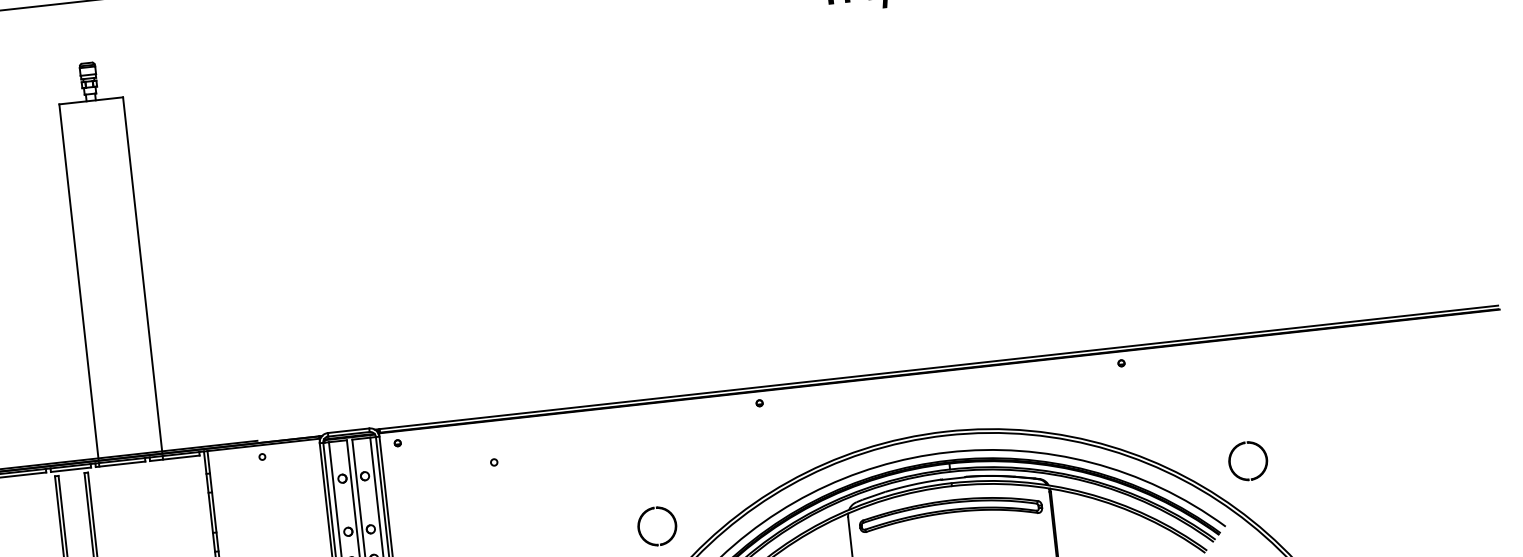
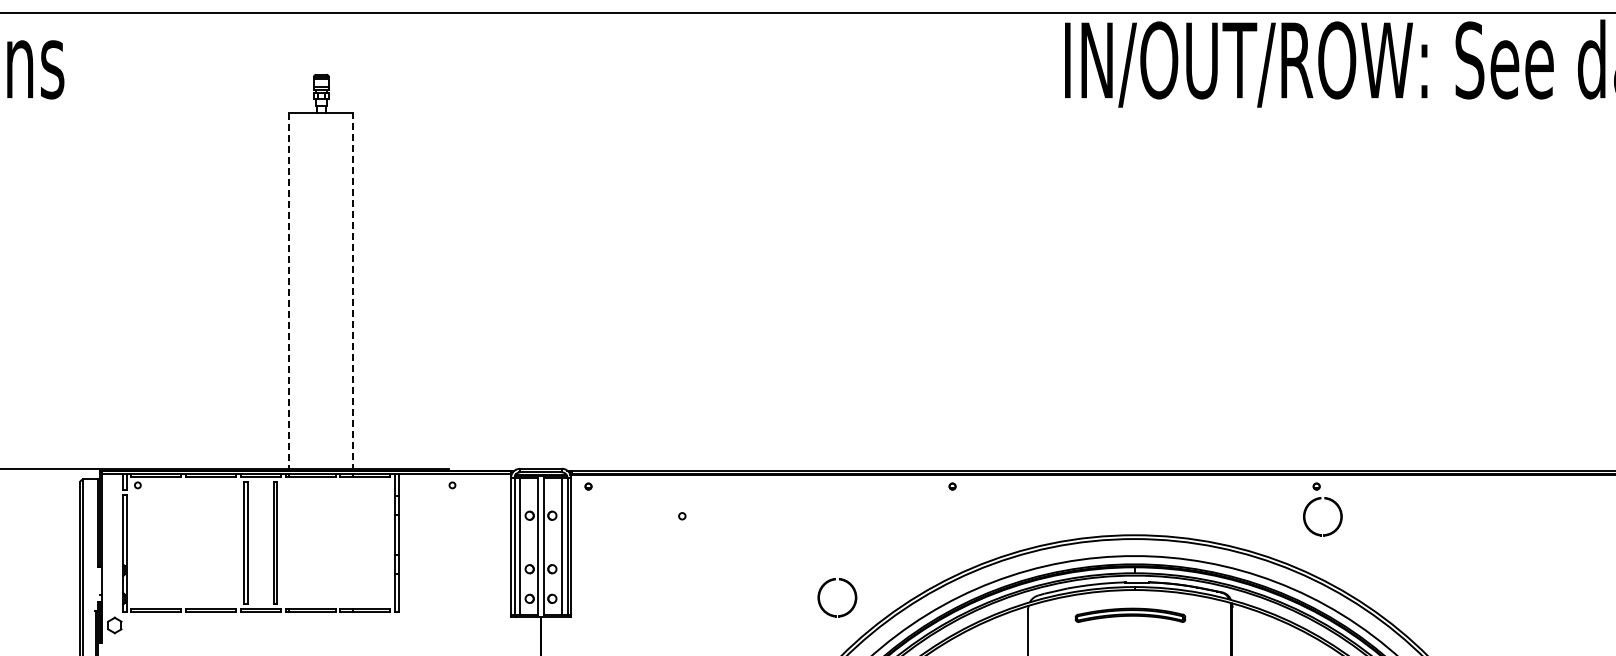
line: (142, 275) -> (353, 291), solid -> dashed
line: (79, 283) -> (289, 292), solid -> dashed
part: (1237, 448) -> (1313, 502), moved
part: (950, 511) -> (1130, 615), size x0.6

